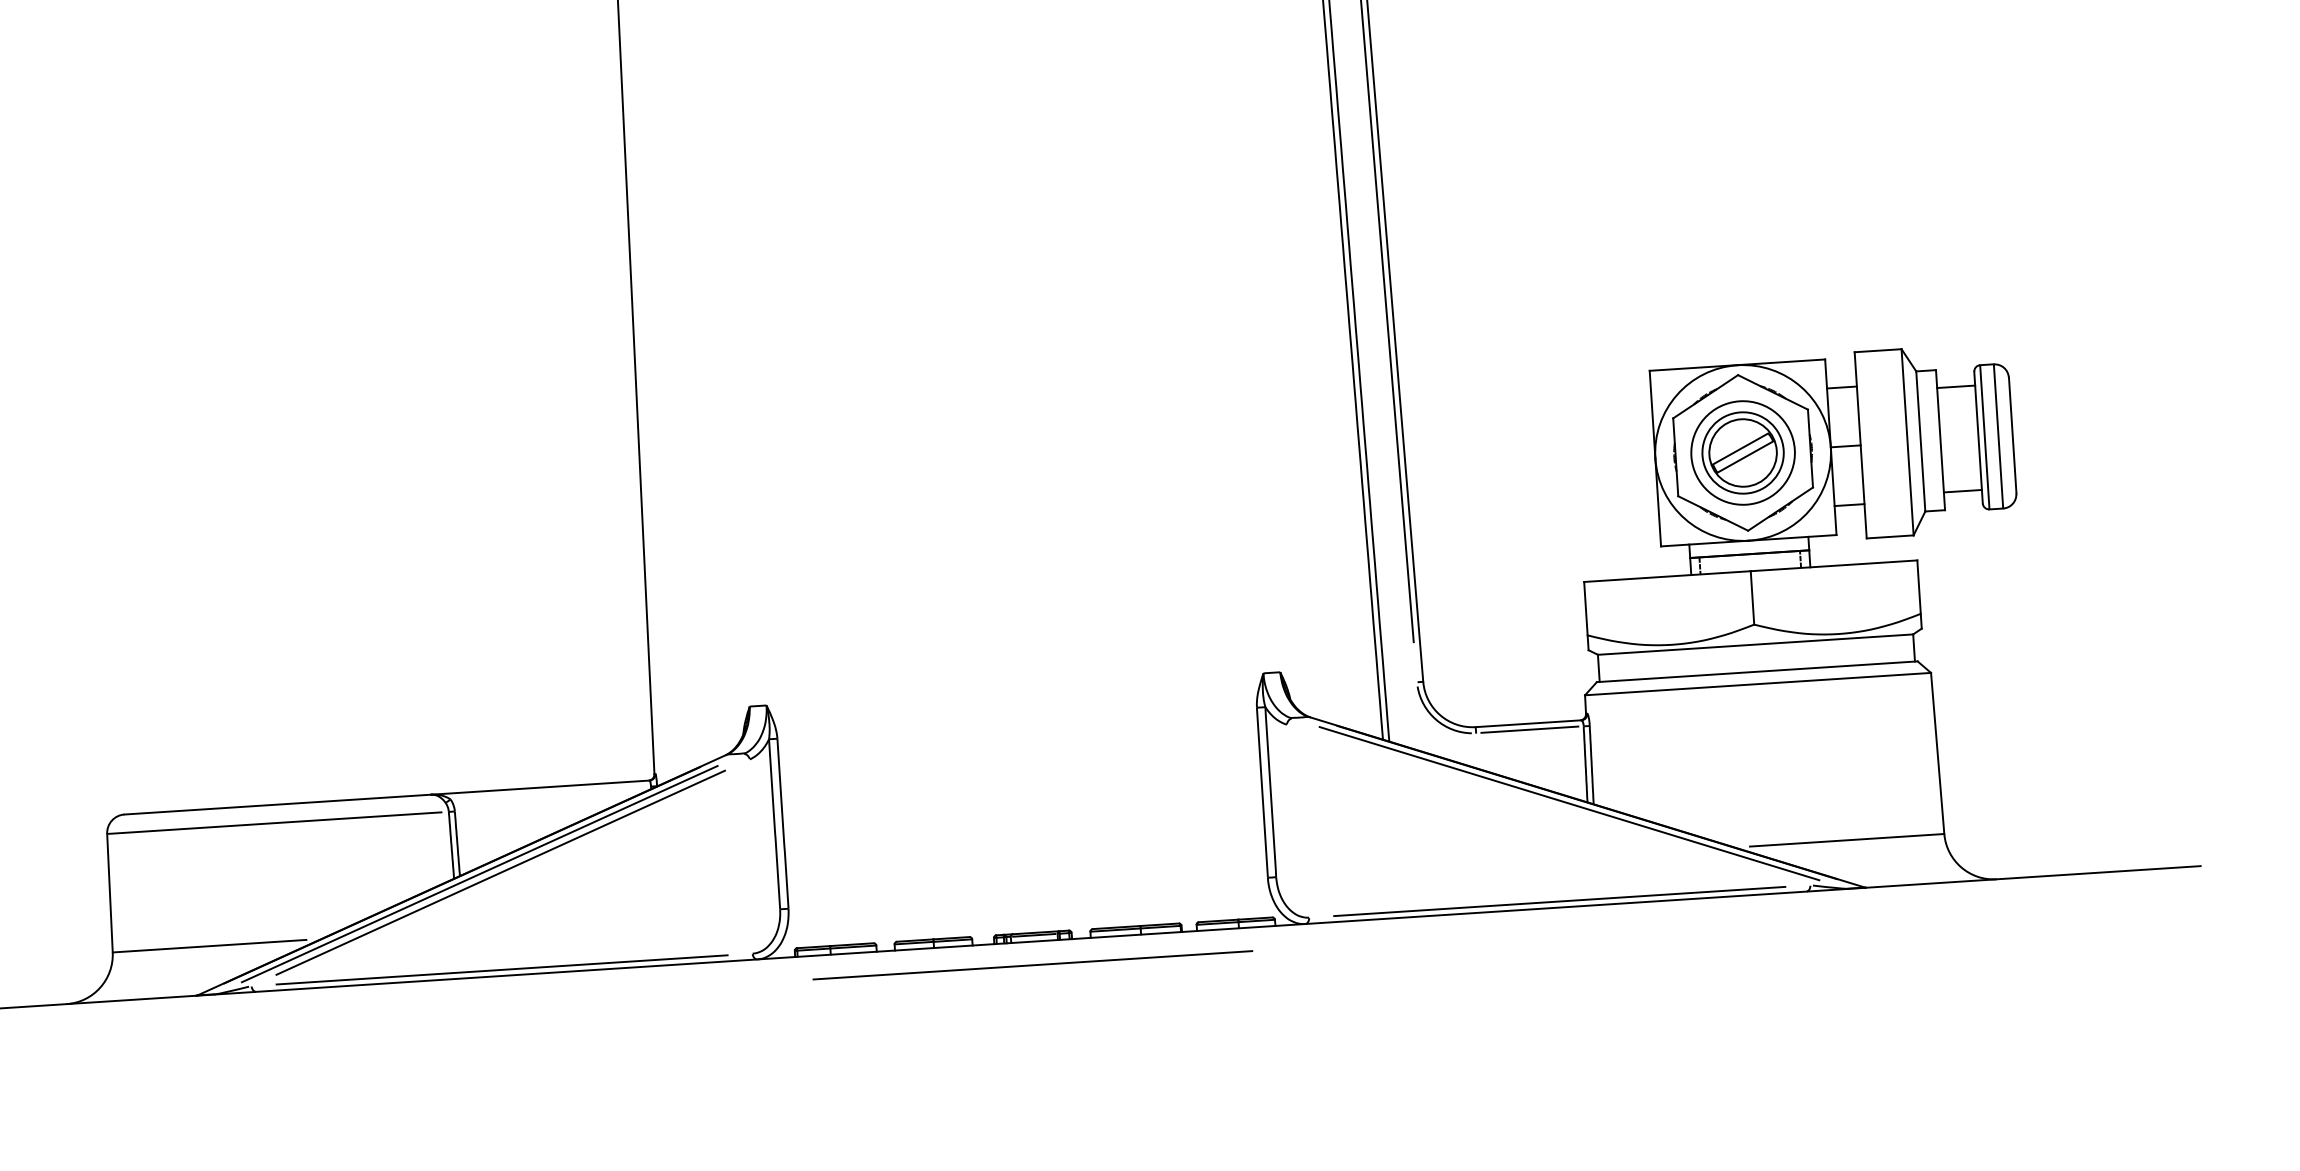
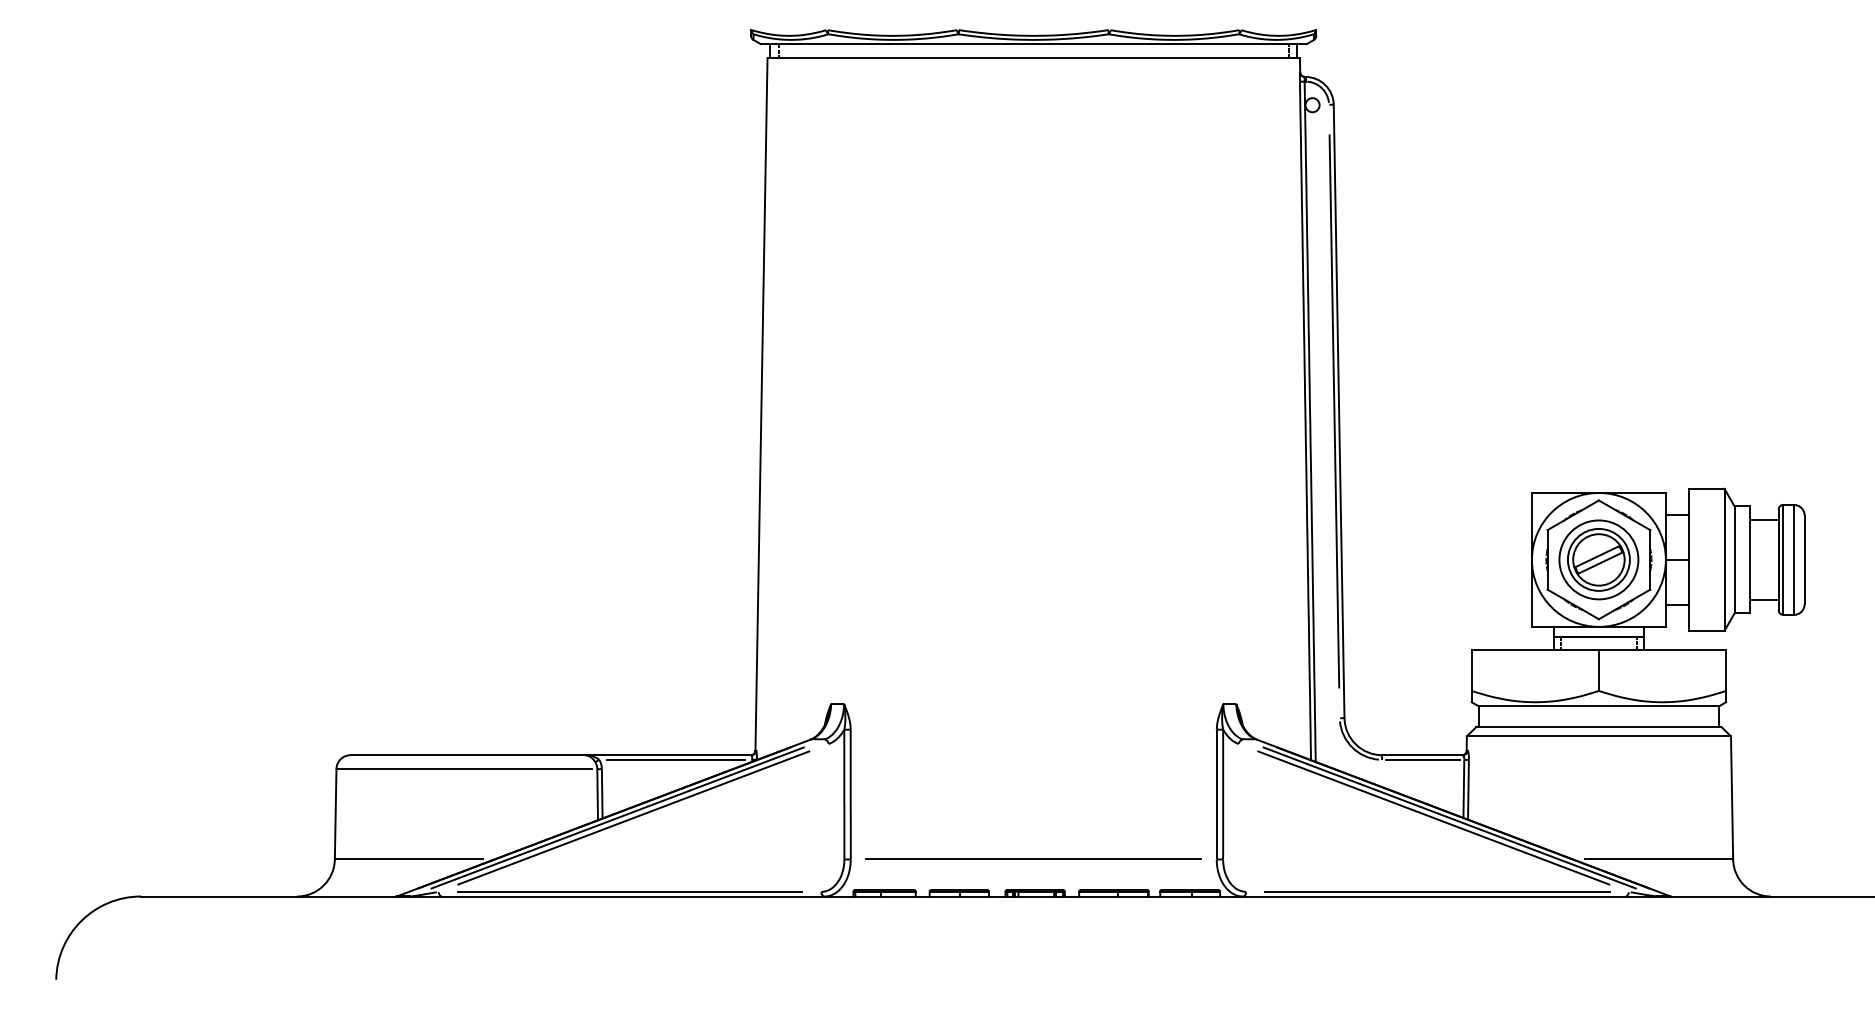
line: (550, 792) -> (675, 759), added
line: (1548, 804) -> (1433, 817), added
line: (1032, 964) -> (1033, 858), moved

